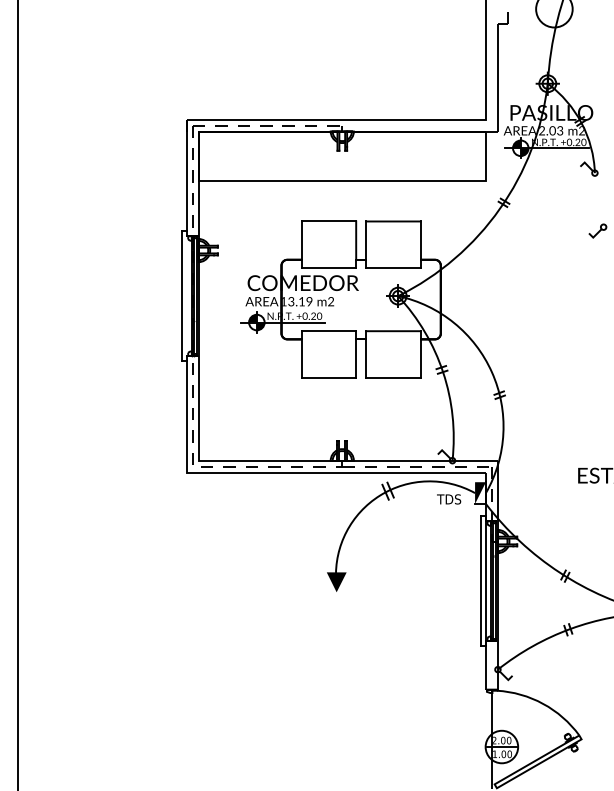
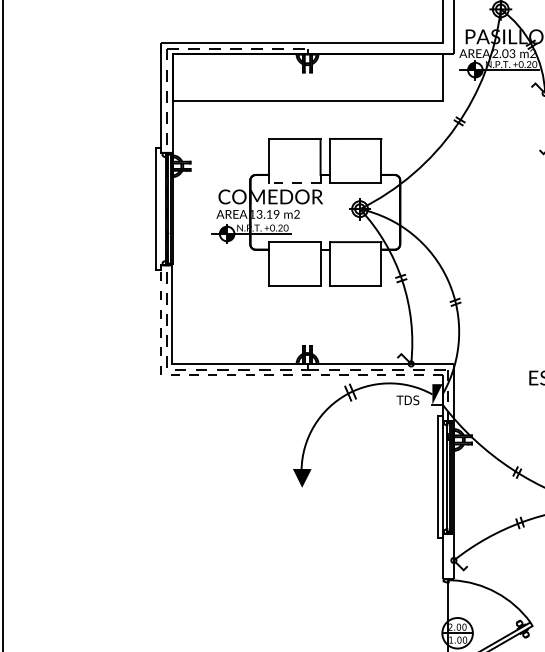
line: (328, 267) -> (294, 182), solid -> dashed
line: (279, 472) -> (248, 375), solid -> dashed

